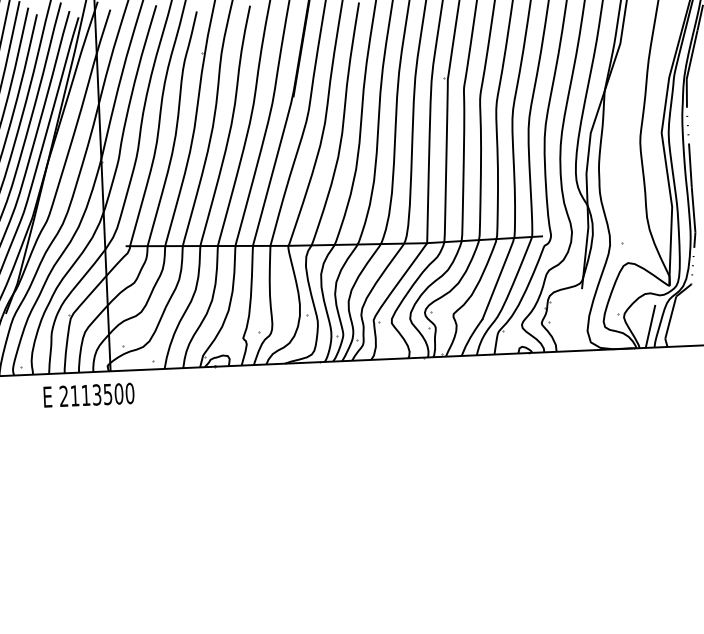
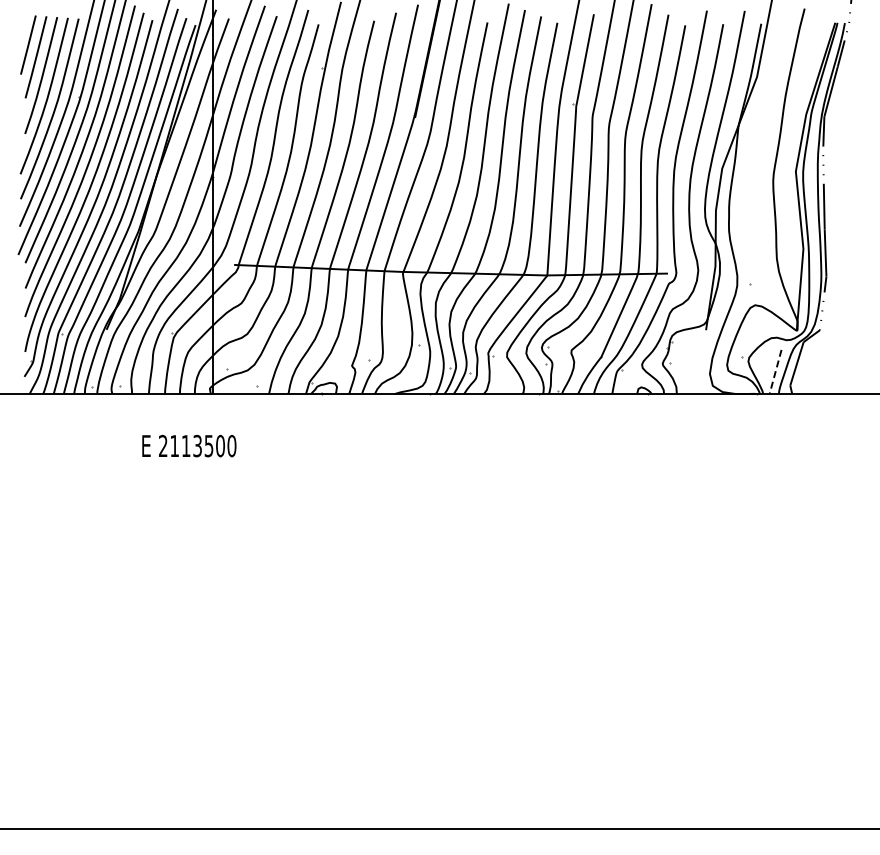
line: (650, 326) -> (775, 372), solid -> dashed
text: (89, 394) -> (189, 445), moved

